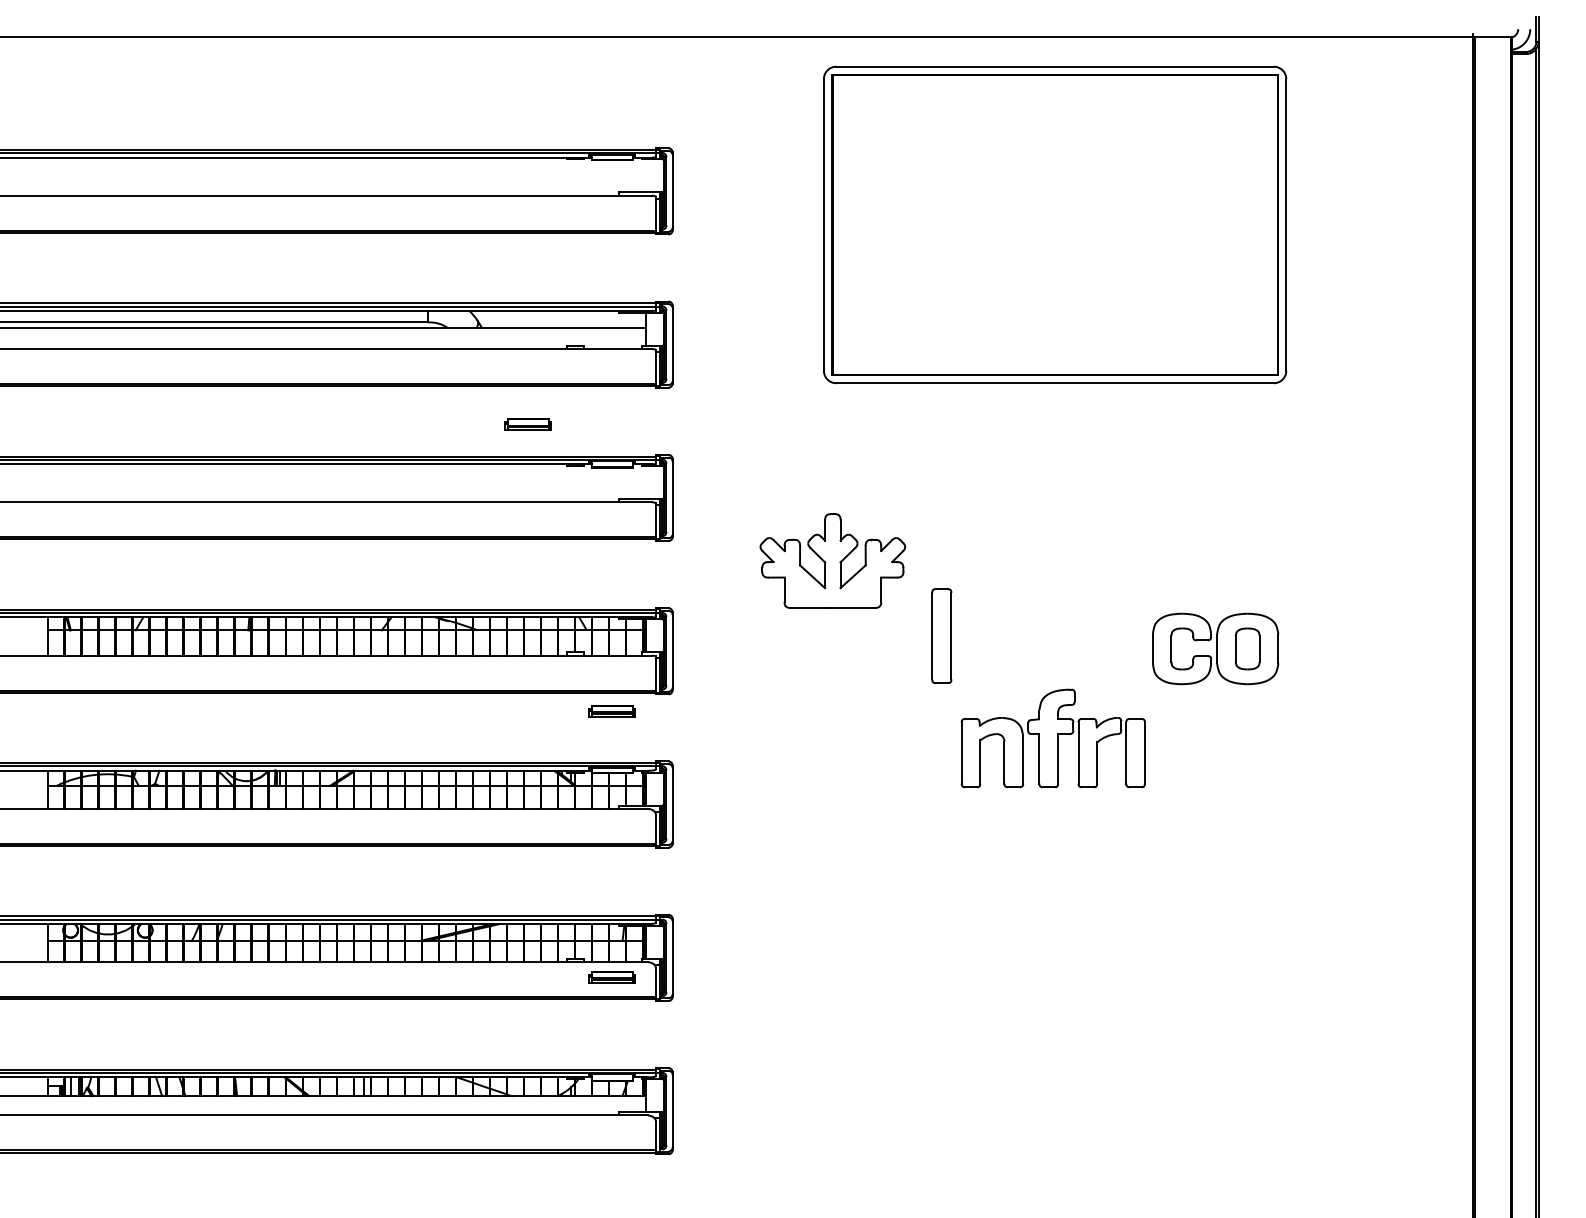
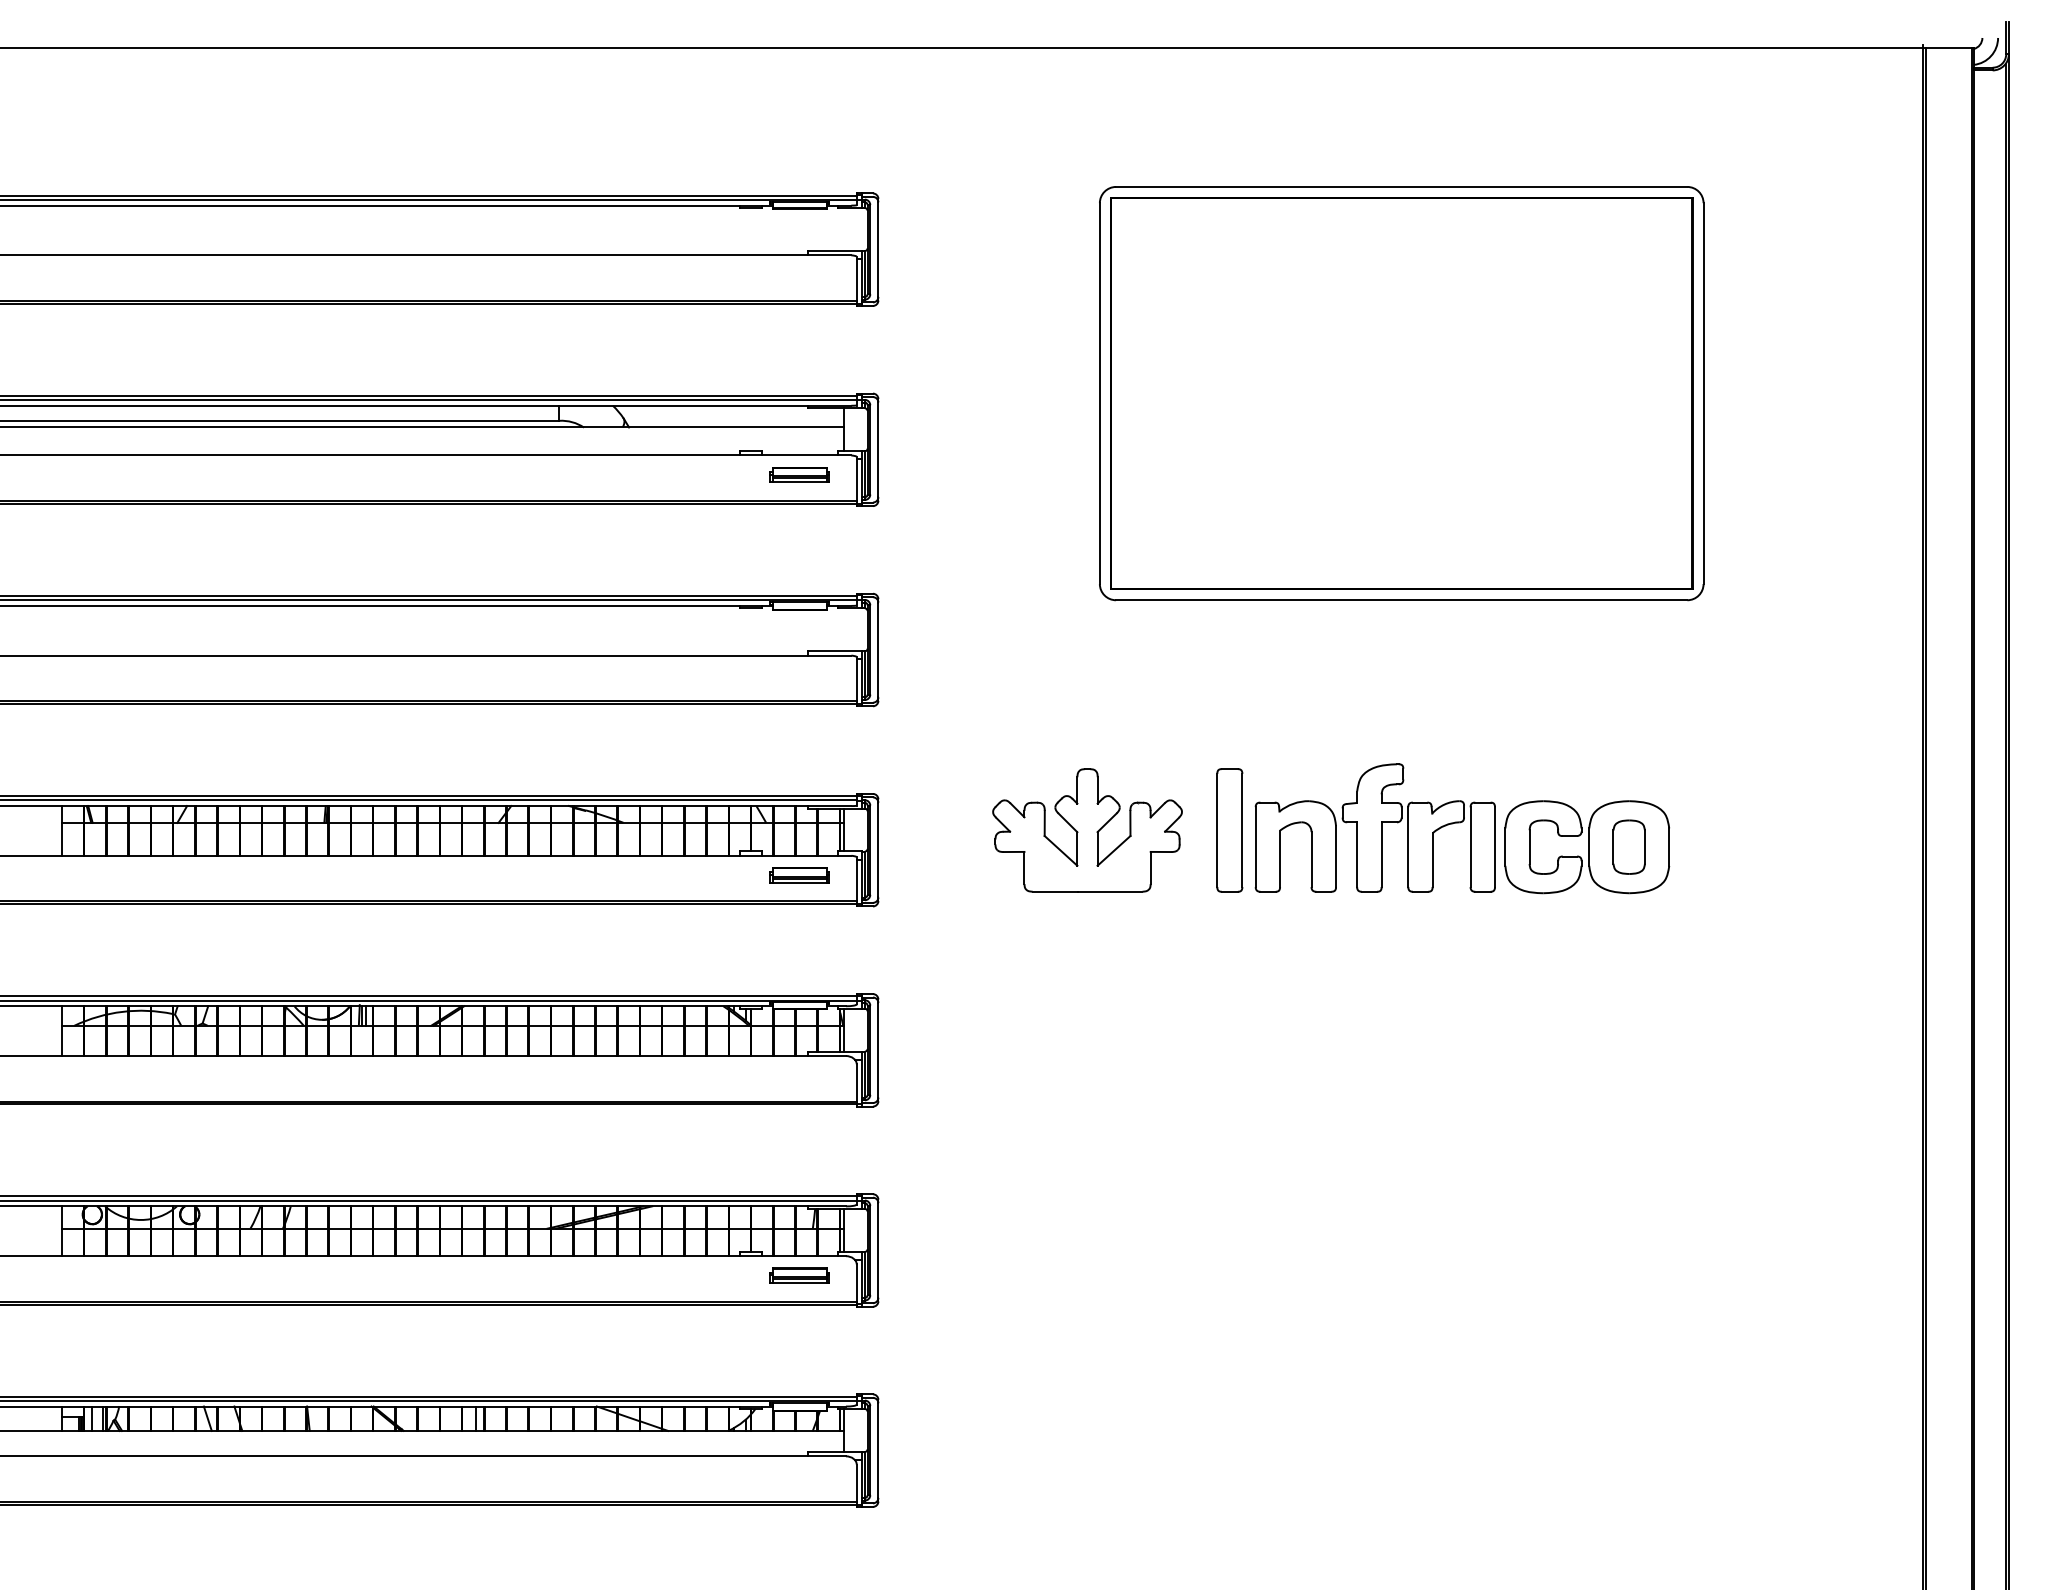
part: (1054, 224) -> (1401, 393), moved
part: (527, 424) -> (799, 474), moved
part: (832, 561) -> (1087, 830), moved
part: (612, 711) -> (799, 875), moved
part: (1052, 738) -> (1374, 827), moved

